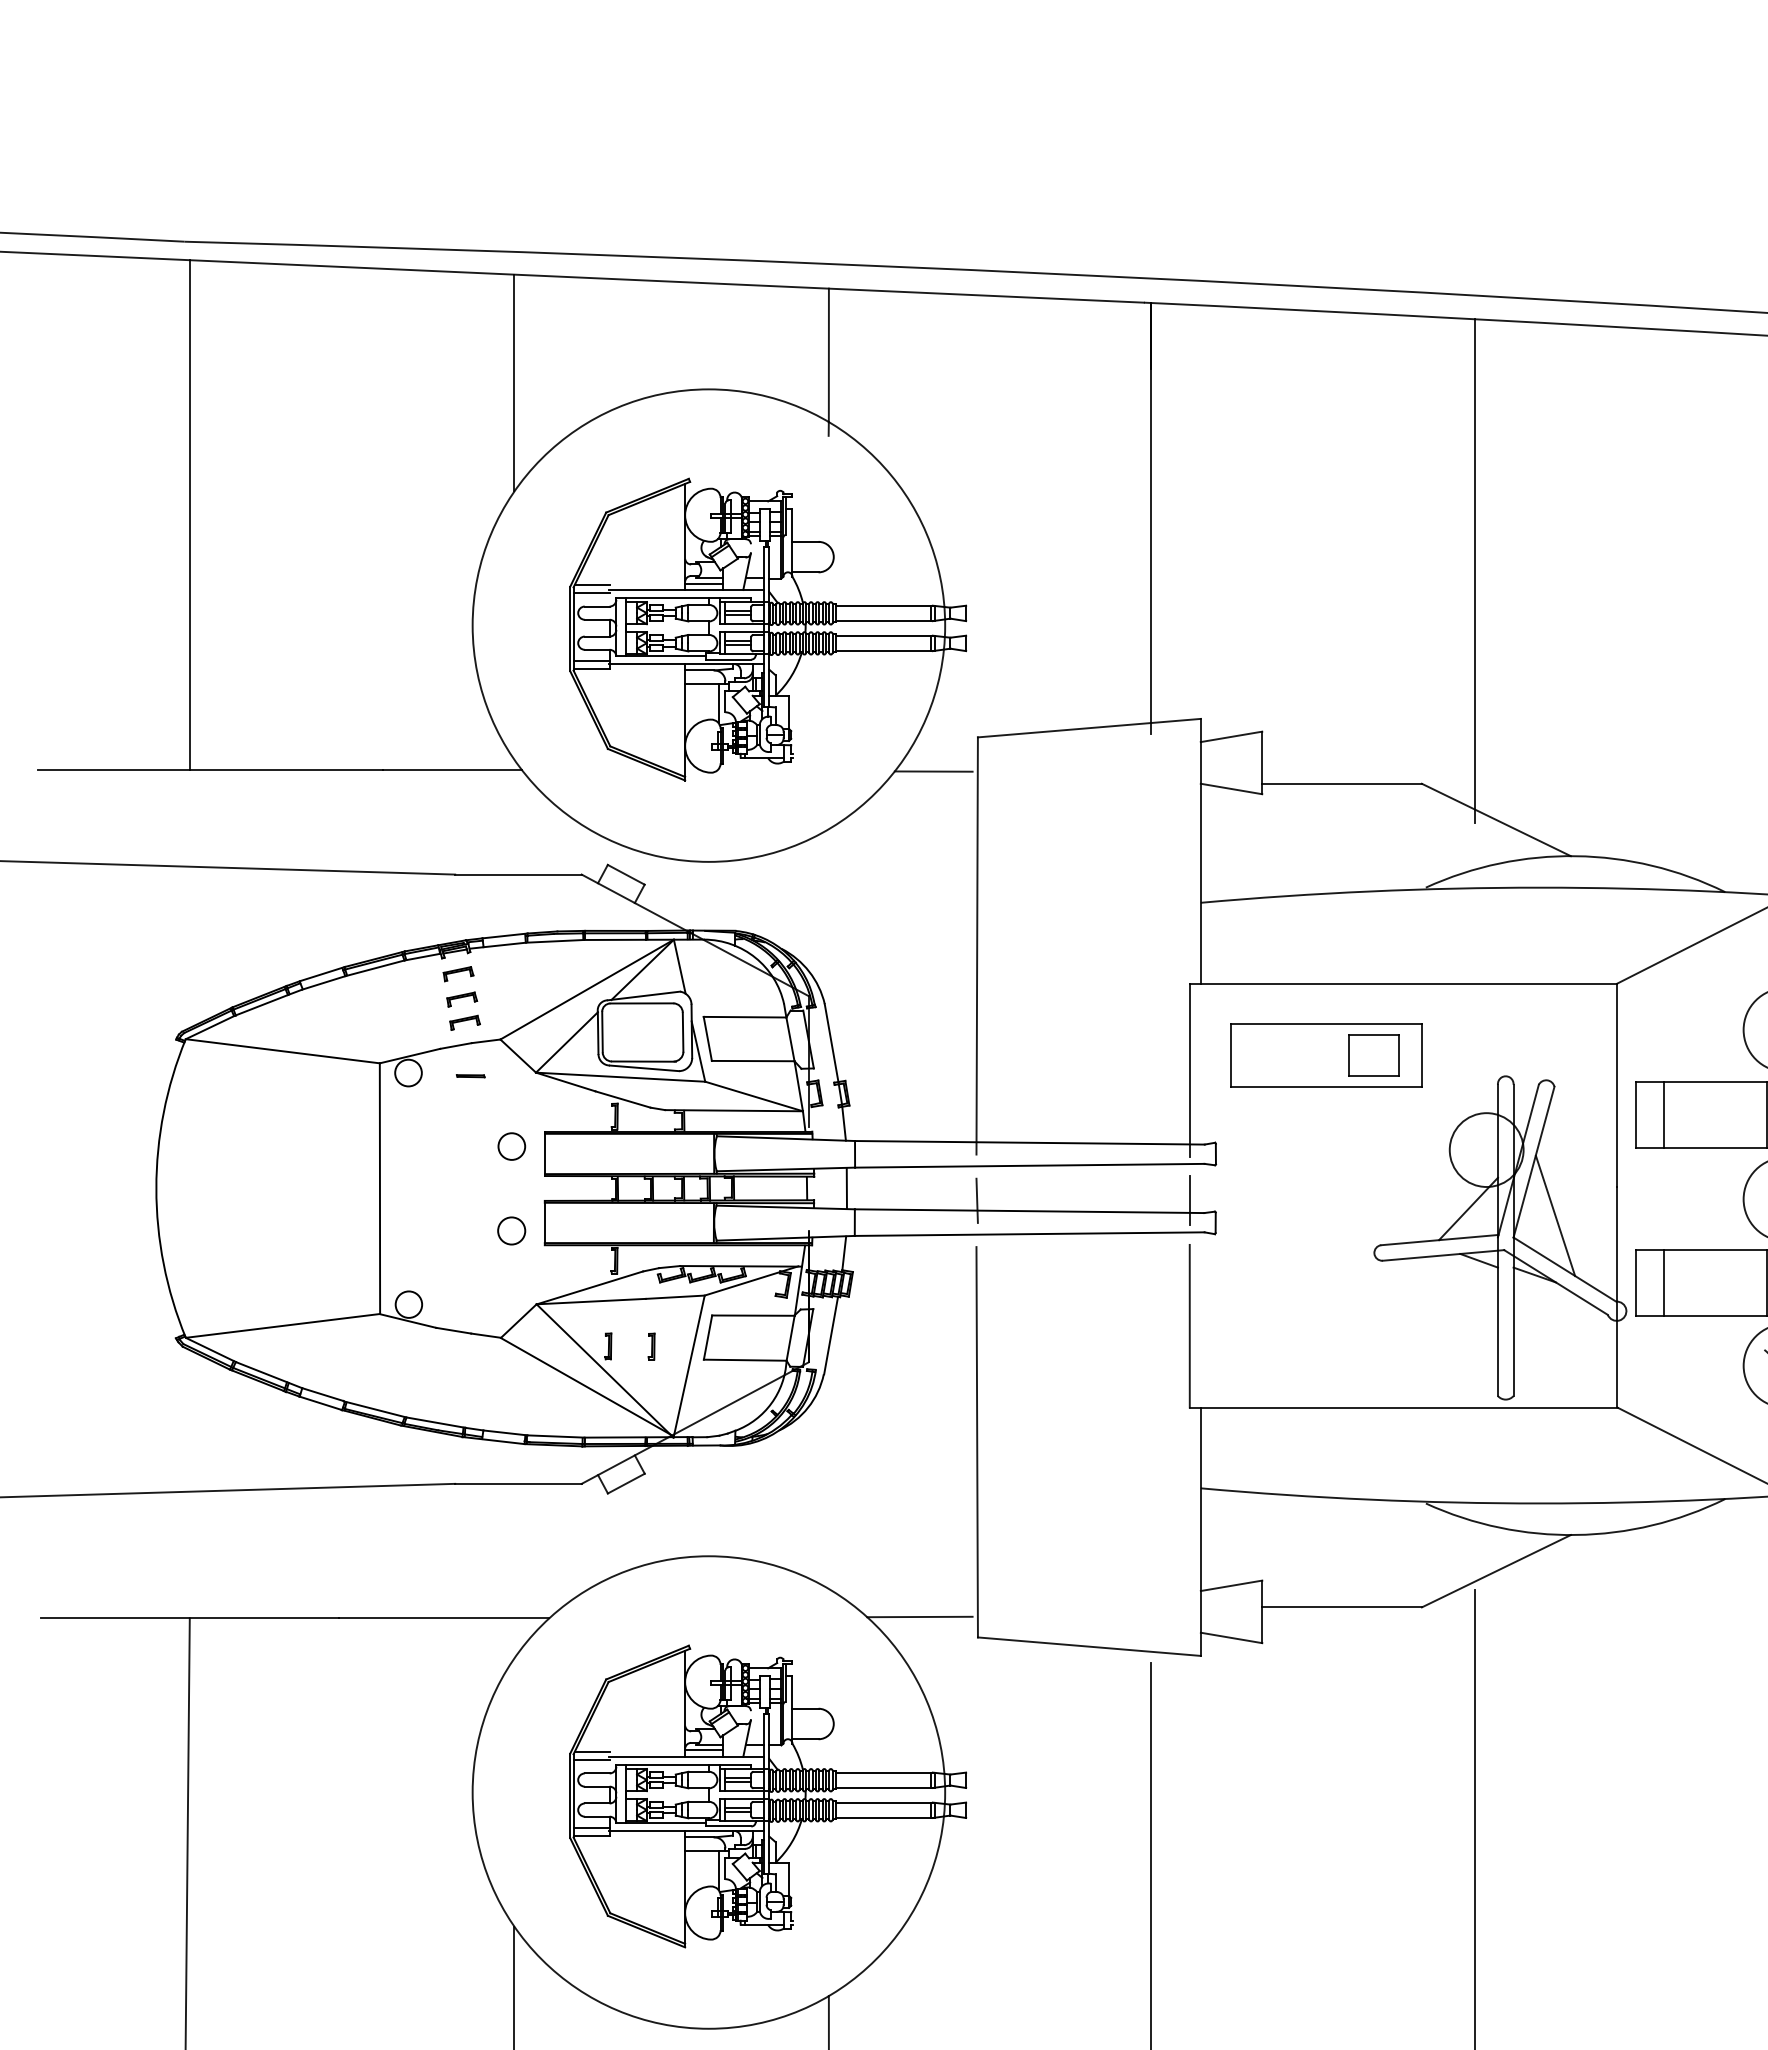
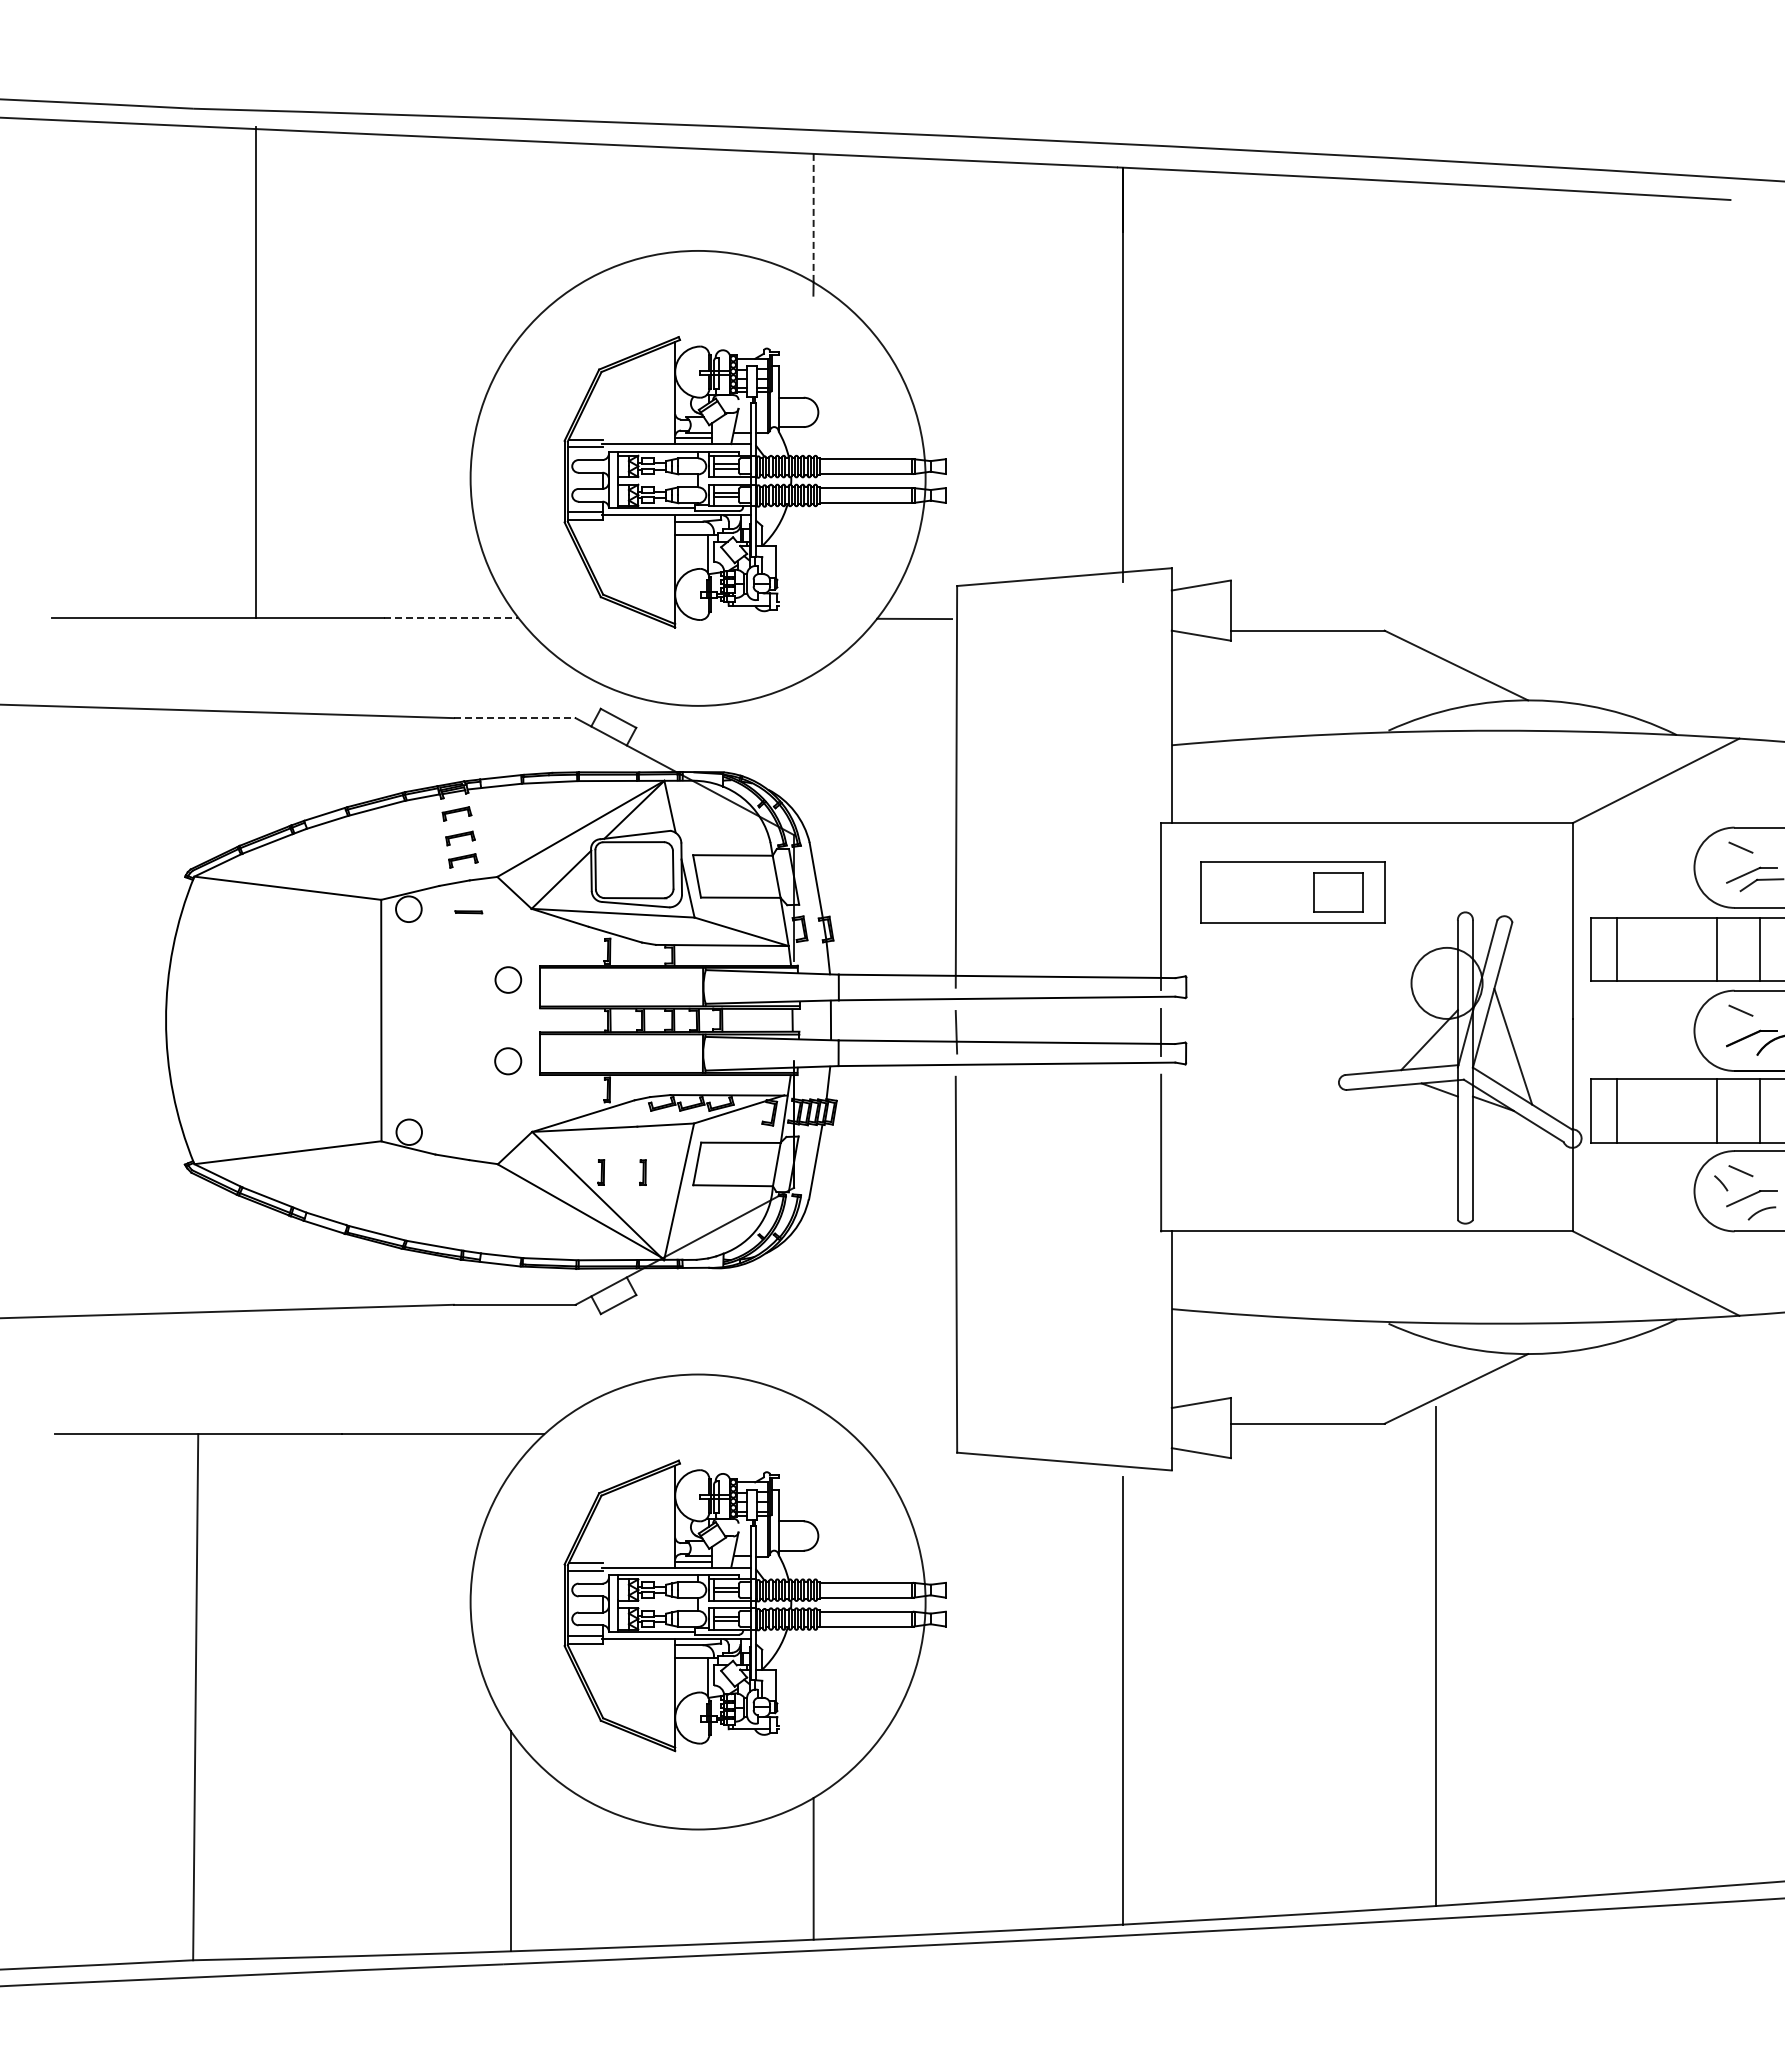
line: (828, 355) -> (813, 218), solid -> dashed
line: (514, 382) -> (510, 244), removed
line: (190, 514) -> (255, 371), moved
line: (1475, 570) -> (1436, 425), removed
line: (452, 770) -> (451, 617), solid -> dashed
line: (518, 874) -> (514, 718), solid -> dashed
line: (920, 1616) -> (901, 1432), removed

